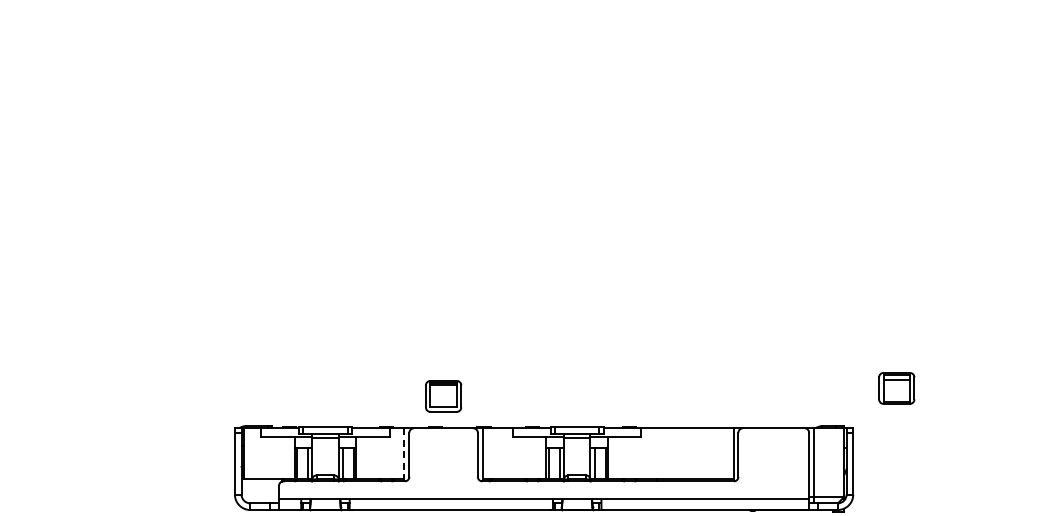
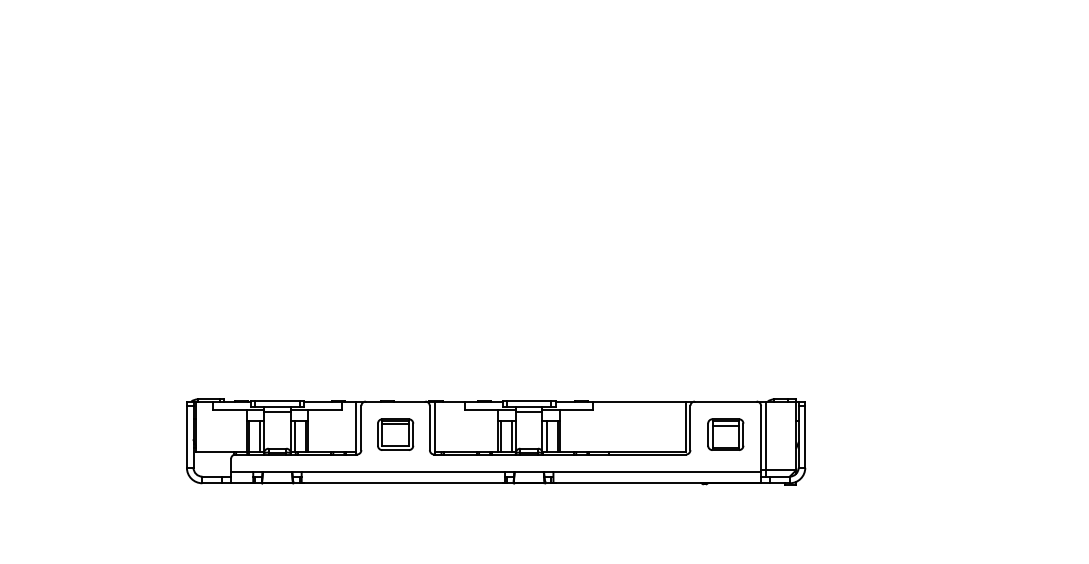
part: (896, 388) -> (725, 434), moved
part: (443, 396) -> (395, 434), moved
line: (403, 454) -> (355, 427), dashed -> solid

